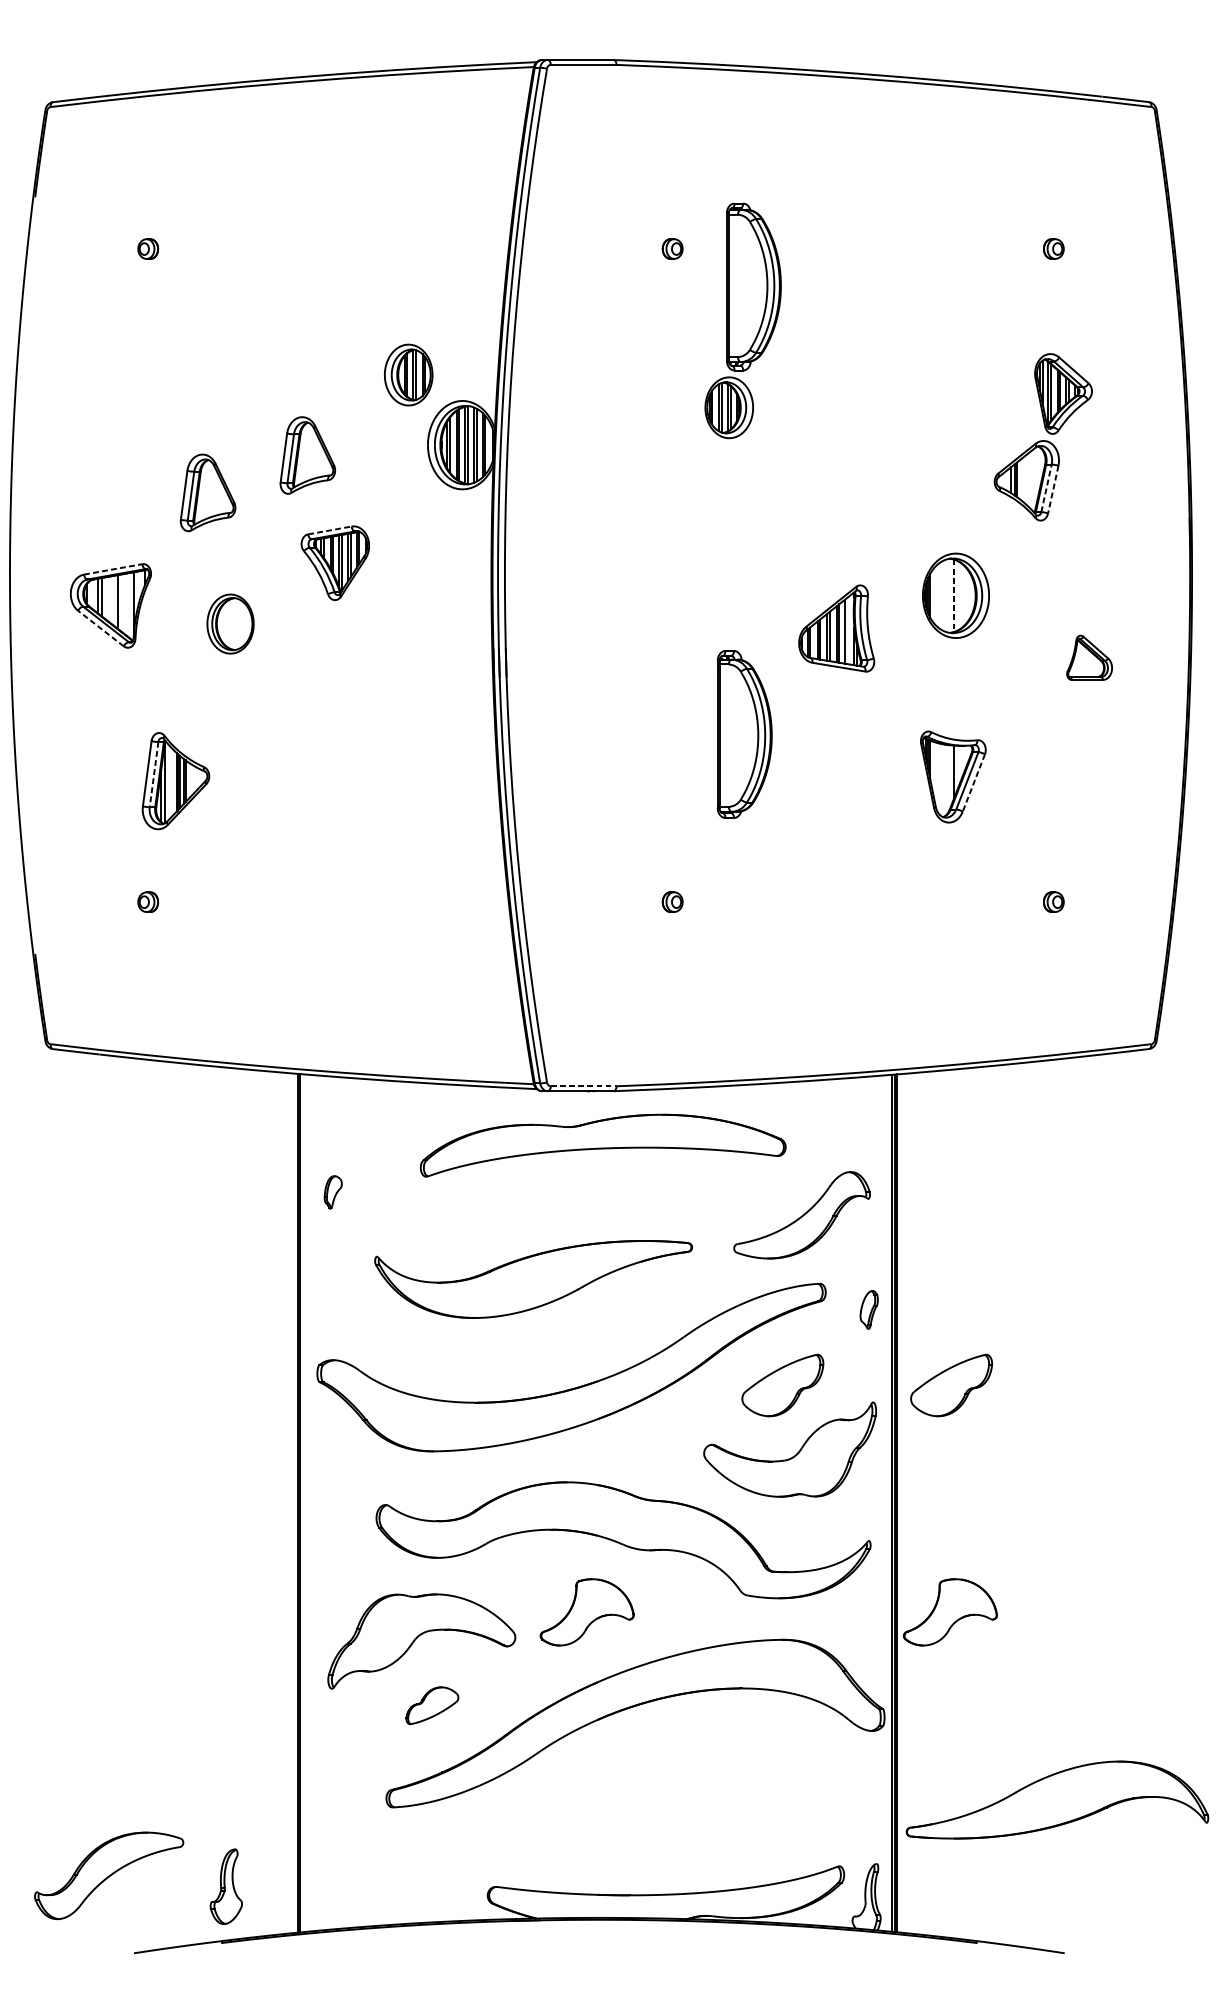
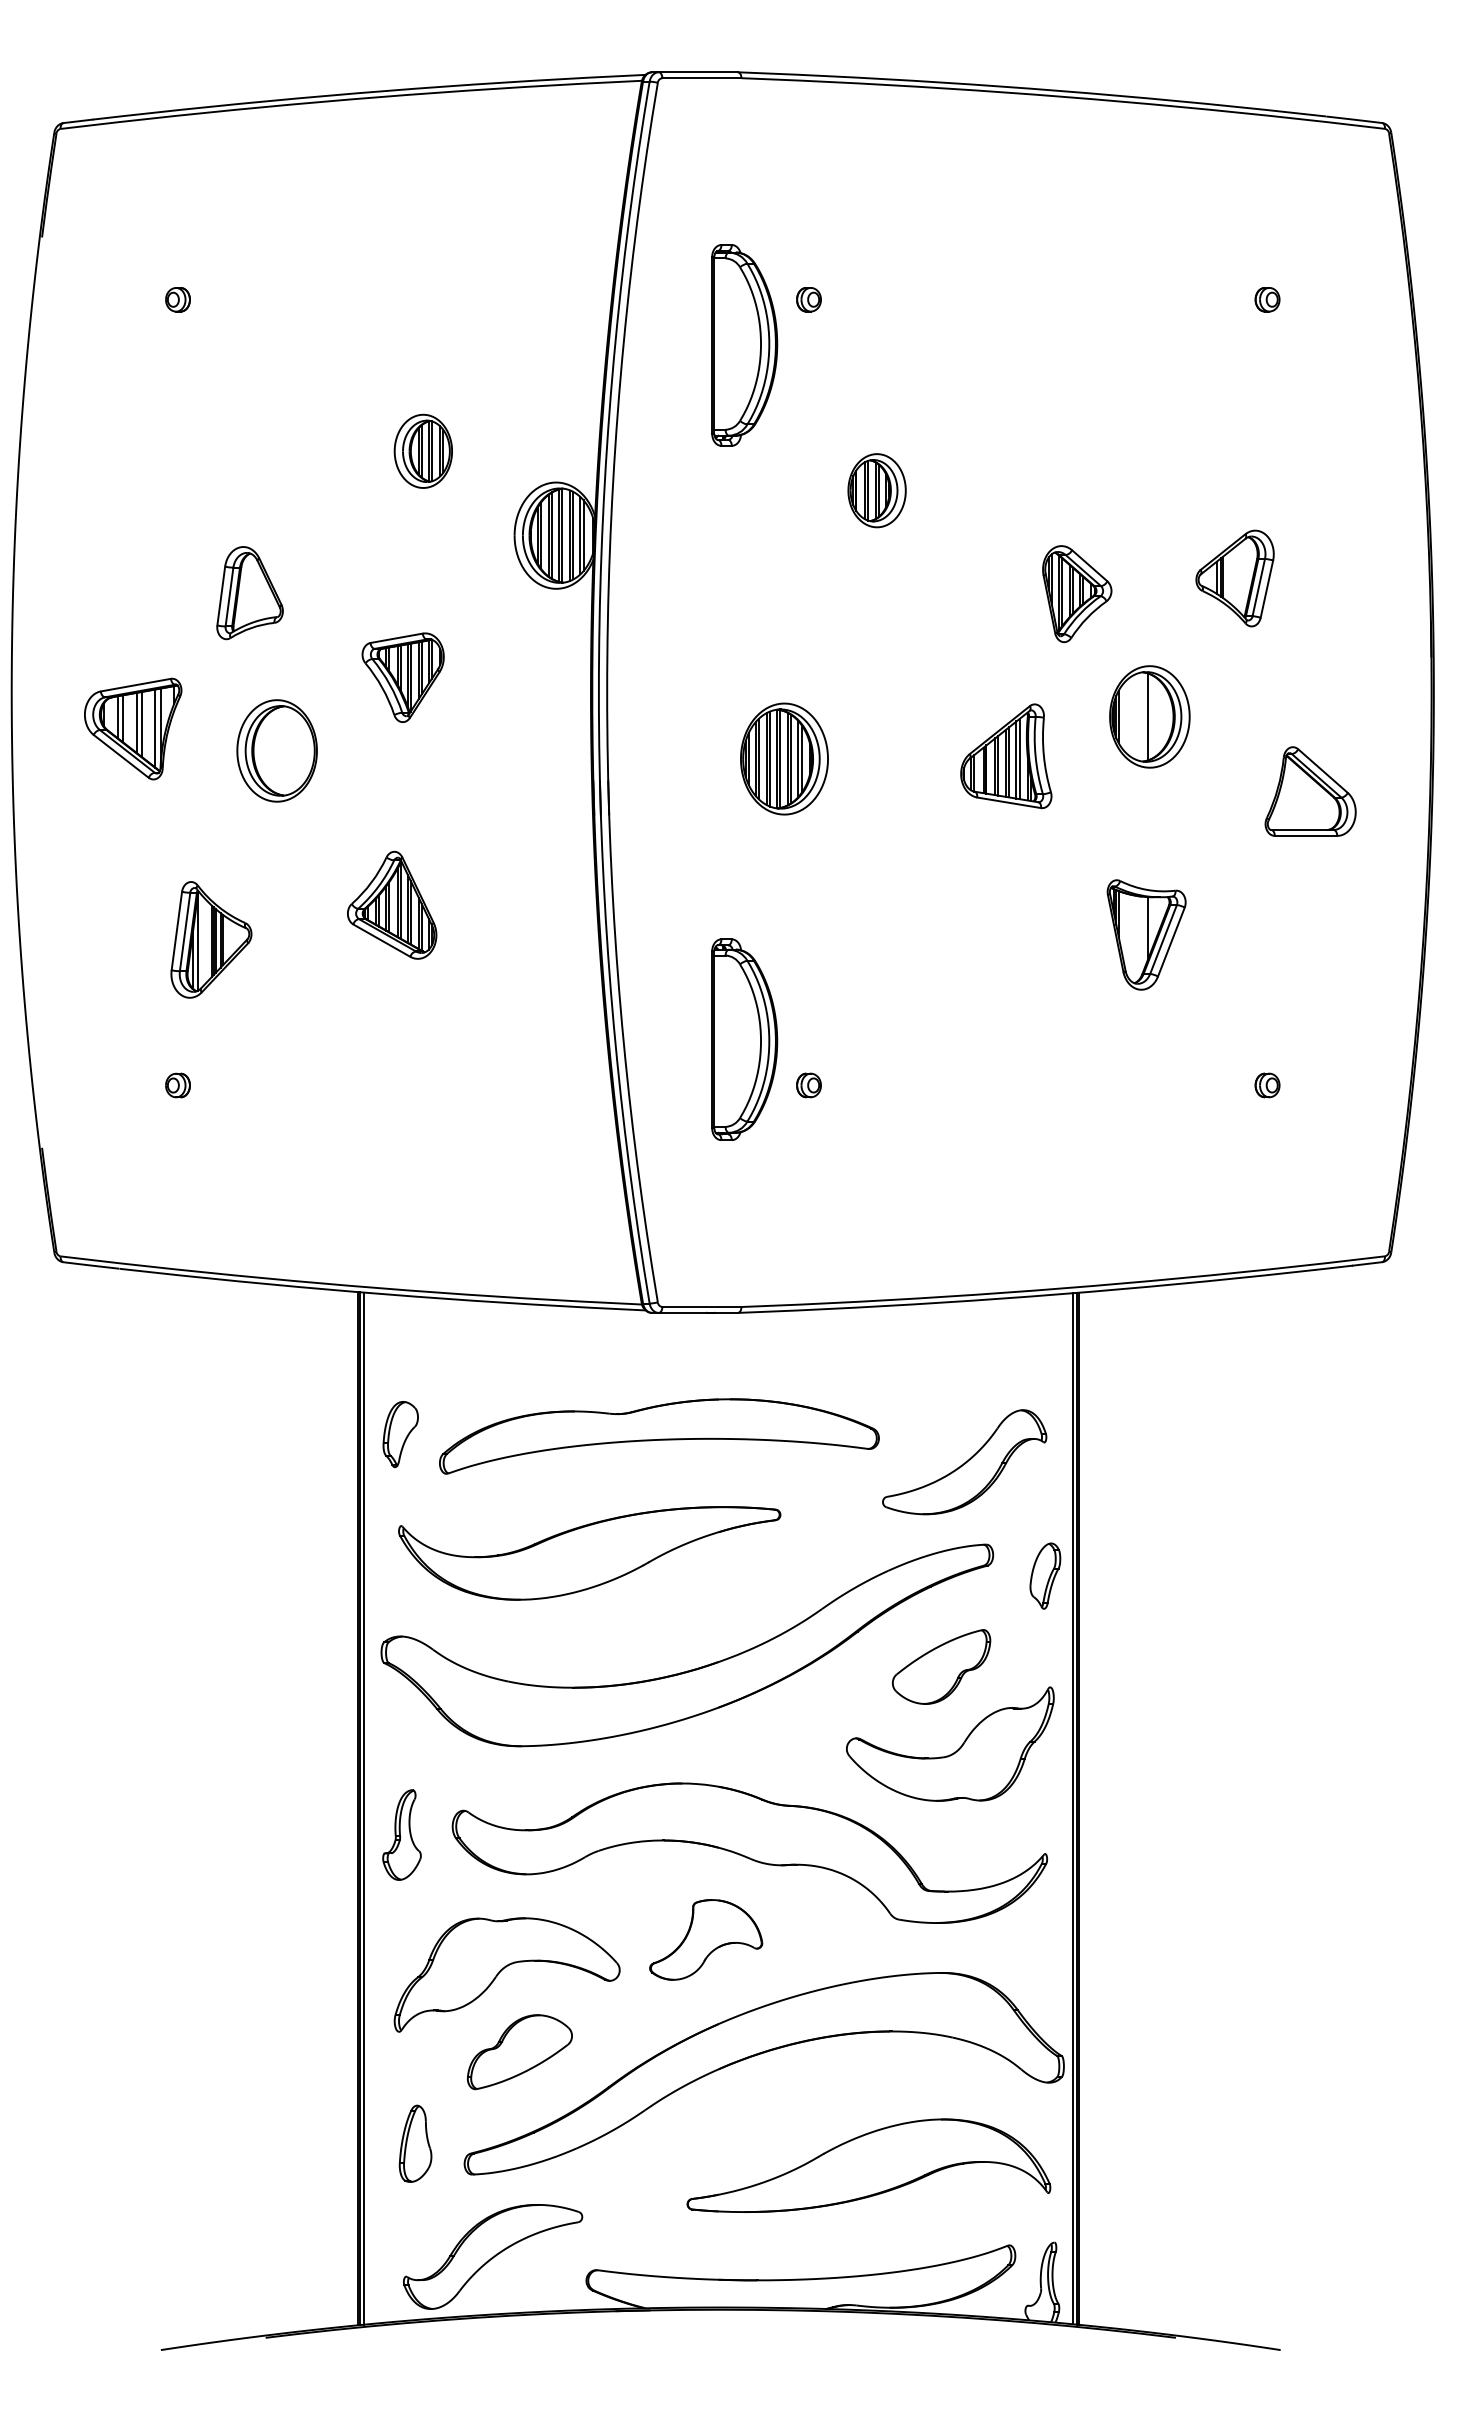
part: (753, 287) -> (744, 345), moved
part: (407, 374) -> (422, 450), moved
part: (1063, 394) -> (1077, 594), moved
part: (307, 455) -> (369, 548), removed
line: (1046, 488) -> (1258, 587), dashed -> solid
line: (1052, 489) -> (1266, 589), dashed -> solid
line: (329, 530) -> (396, 638), dashed -> solid
line: (112, 569) -> (135, 685), dashed -> solid
line: (954, 595) -> (1147, 716), dashed -> solid
line: (113, 600) -> (136, 722), added
line: (129, 605) -> (155, 728), added
part: (230, 623) -> (276, 750), size x1.43
line: (101, 628) -> (121, 756), dashed -> solid
part: (652, 630) -> (784, 758), added
line: (847, 631) -> (1019, 759), added
part: (1089, 657) -> (1310, 791), size x1.67
part: (744, 734) -> (744, 1039), moved
part: (326, 751) -> (392, 904), added
line: (154, 774) -> (185, 932), dashed -> solid
line: (973, 783) -> (1171, 942), dashed -> solid
line: (583, 1086) -> (701, 1307), dashed -> solid
part: (603, 1145) -> (659, 1436), moved
part: (333, 1192) -> (400, 1434), size x1.67
part: (533, 1279) -> (589, 1553), moved
part: (869, 1309) -> (1045, 1575), size x1.43
part: (951, 1385) -> (1144, 1666), removed
line: (302, 1503) -> (363, 1808), added
part: (950, 1612) -> (1143, 1939), removed
part: (432, 1705) -> (519, 2052), size x1.67
part: (345, 1781) -> (415, 2143), added
part: (1057, 1799) -> (868, 2165), moved
part: (109, 1875) -> (493, 2256), moved
part: (225, 1886) -> (401, 1834), moved

